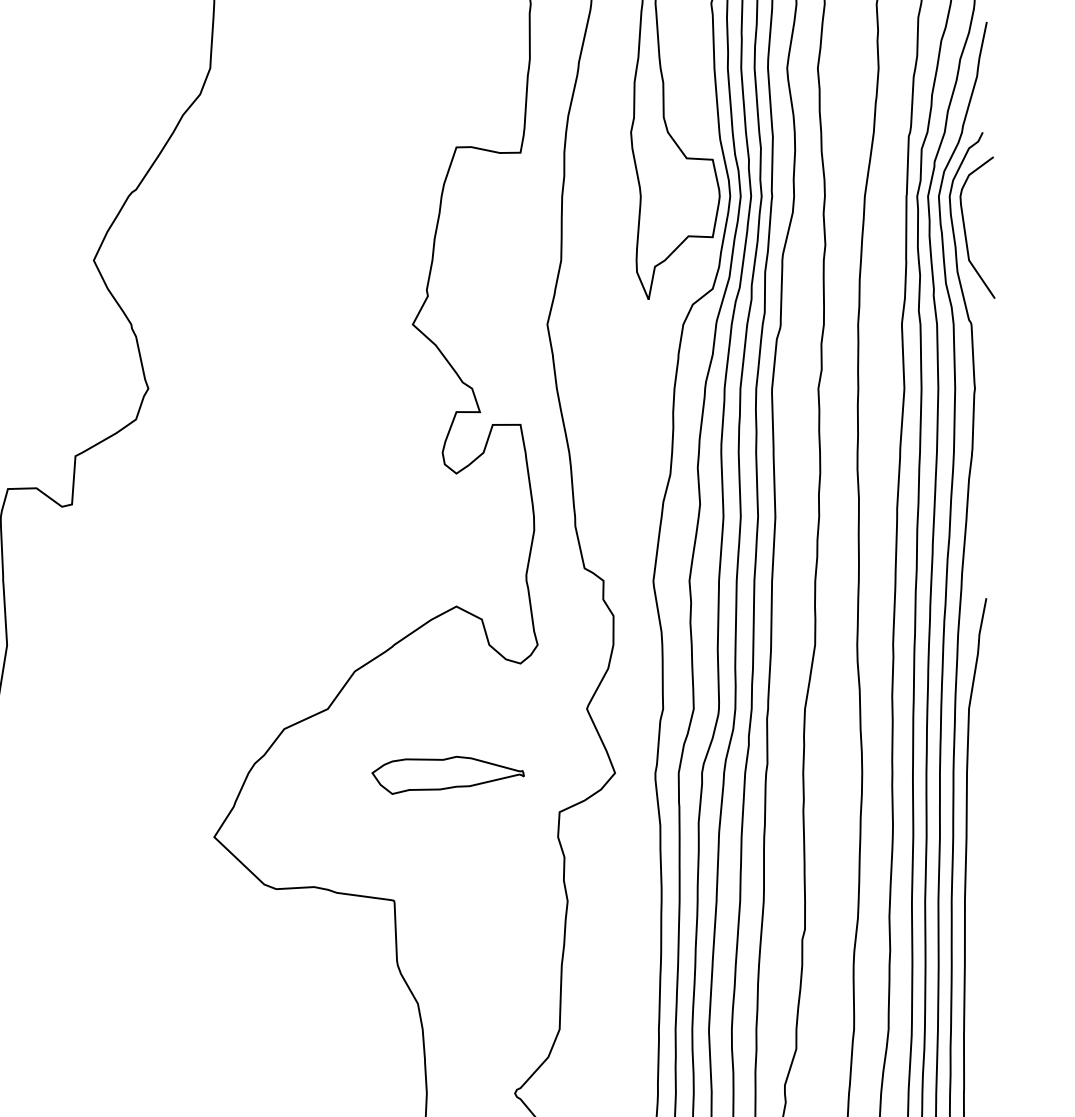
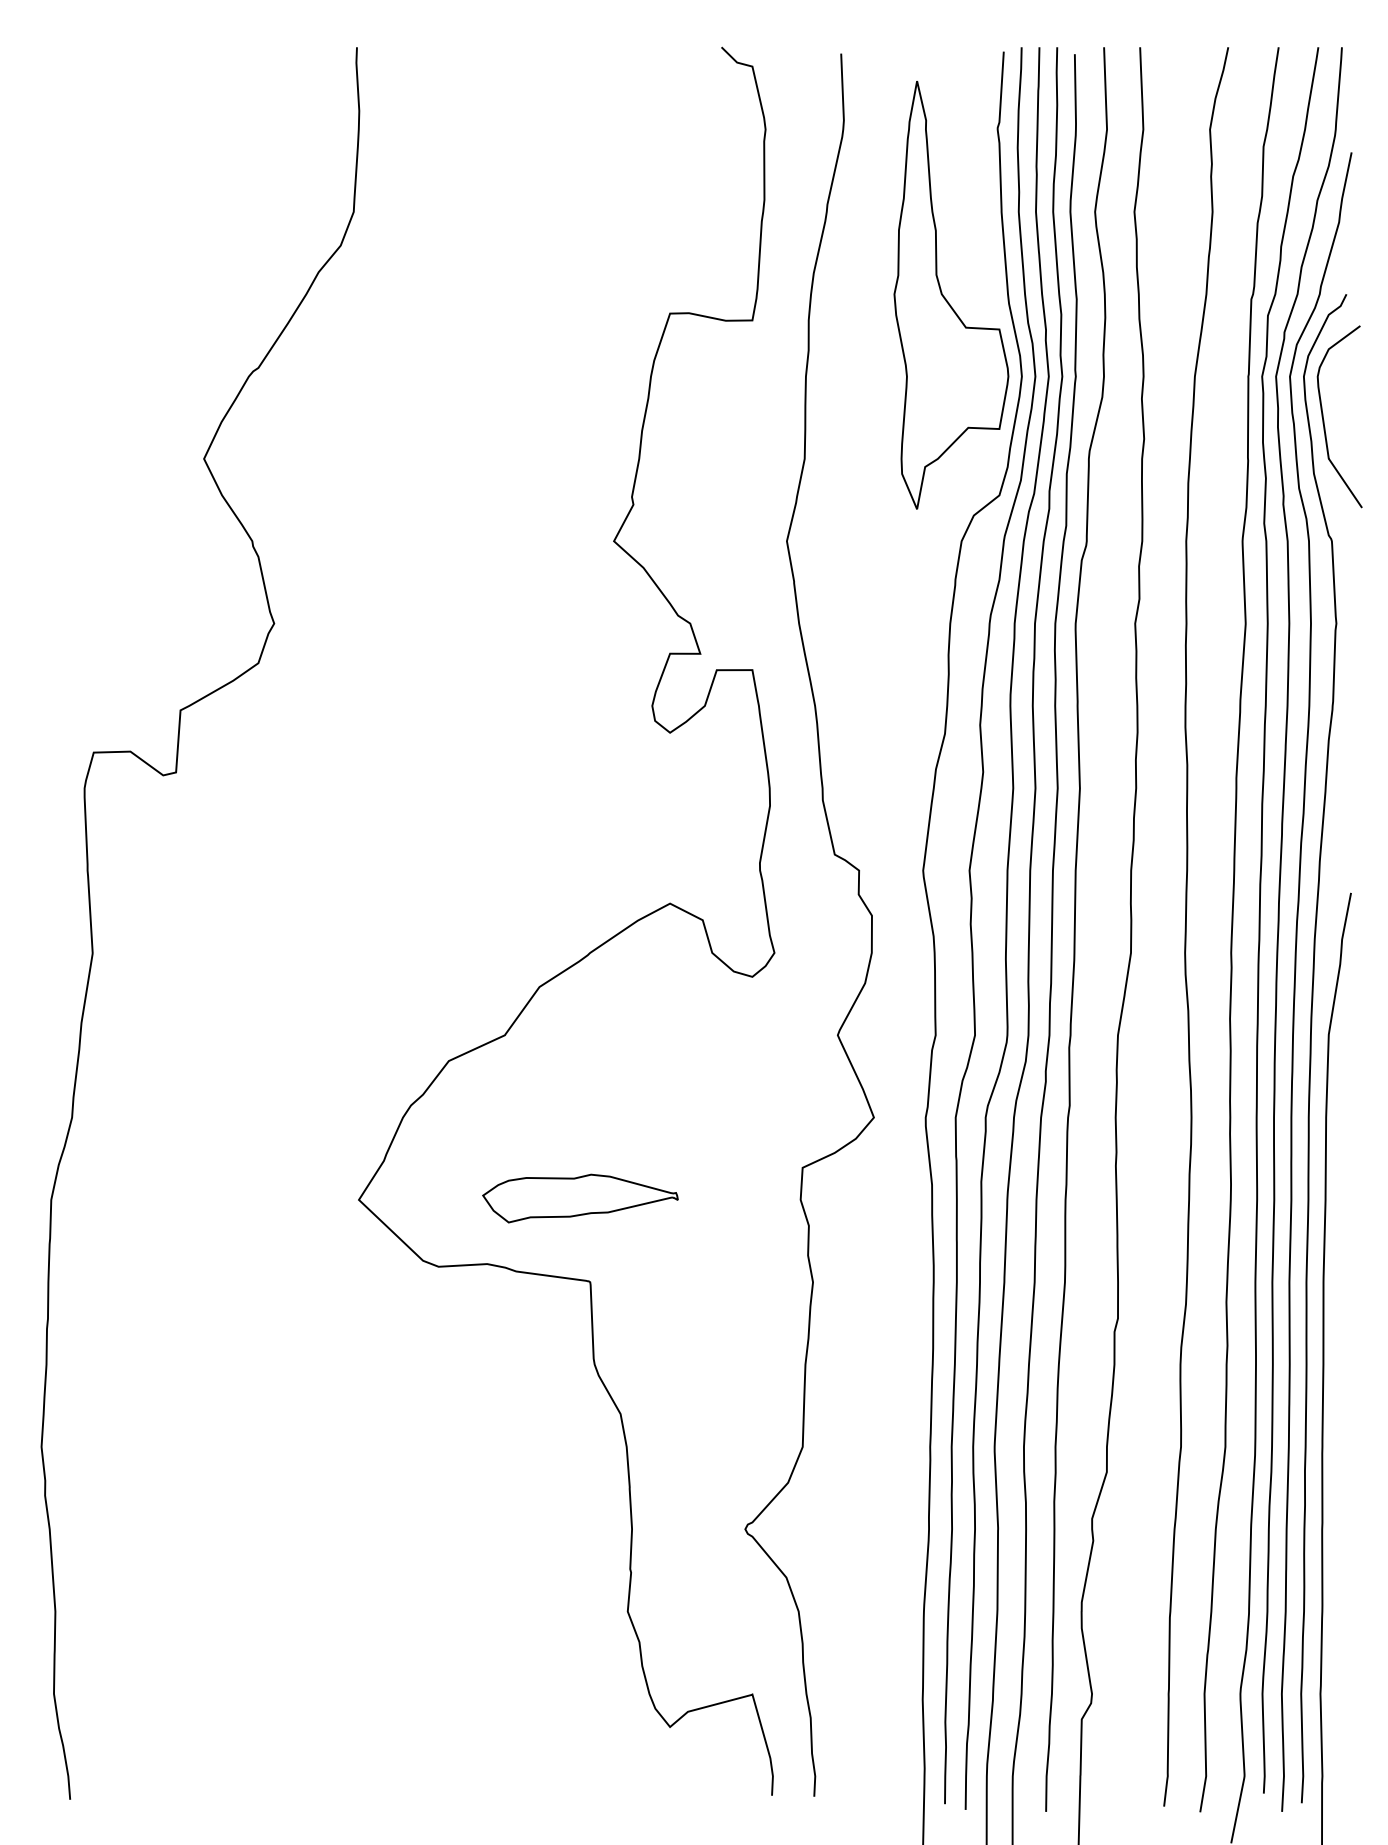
part: (448, 775) -> (580, 1198), moved

